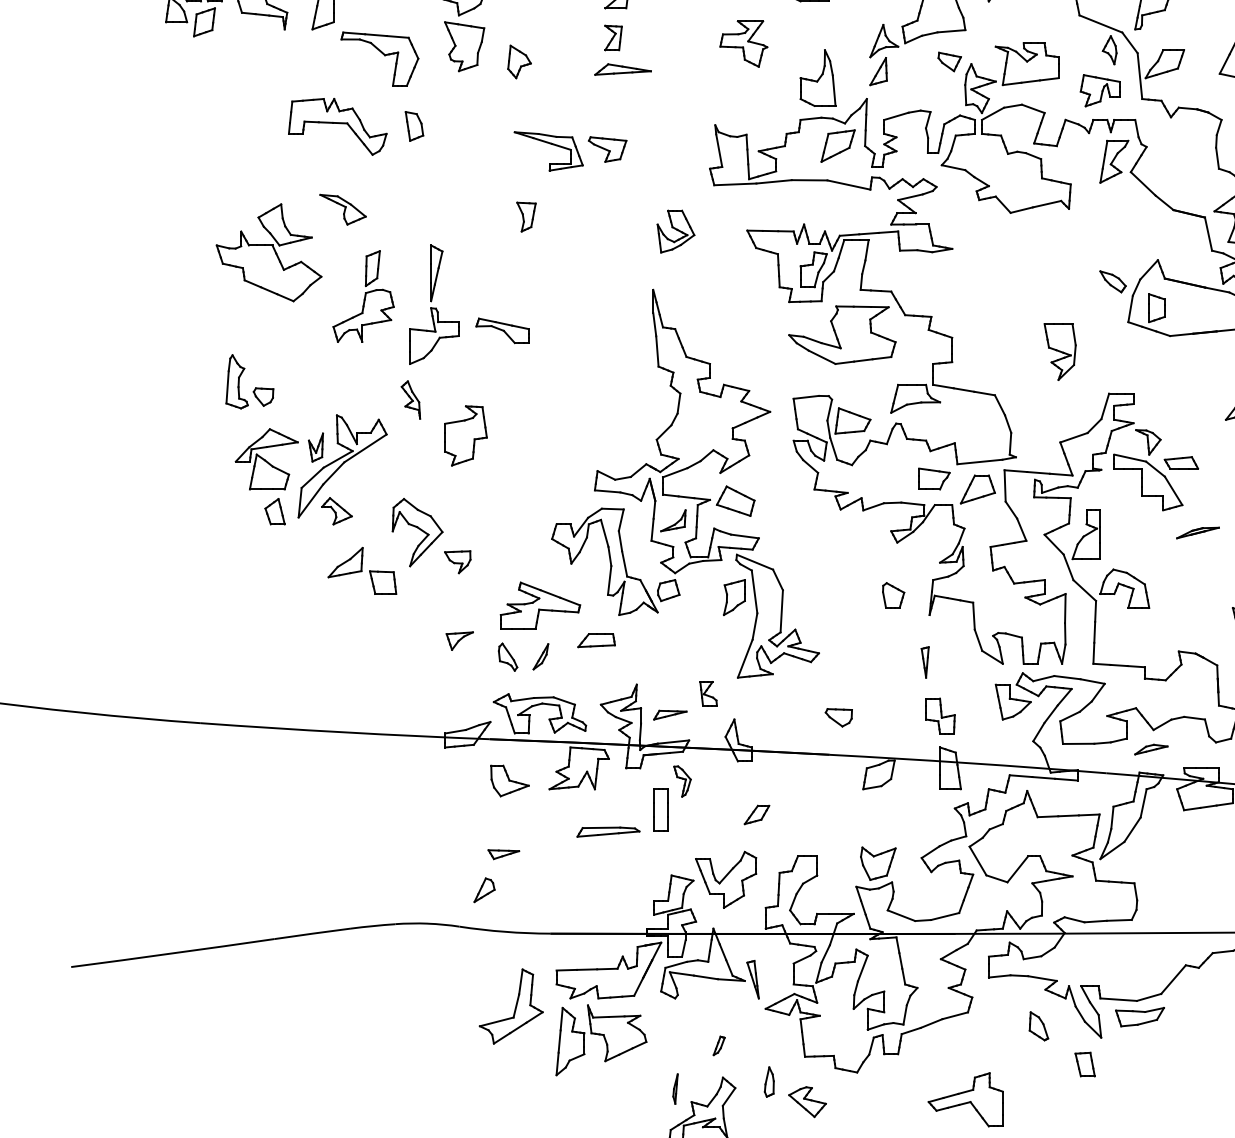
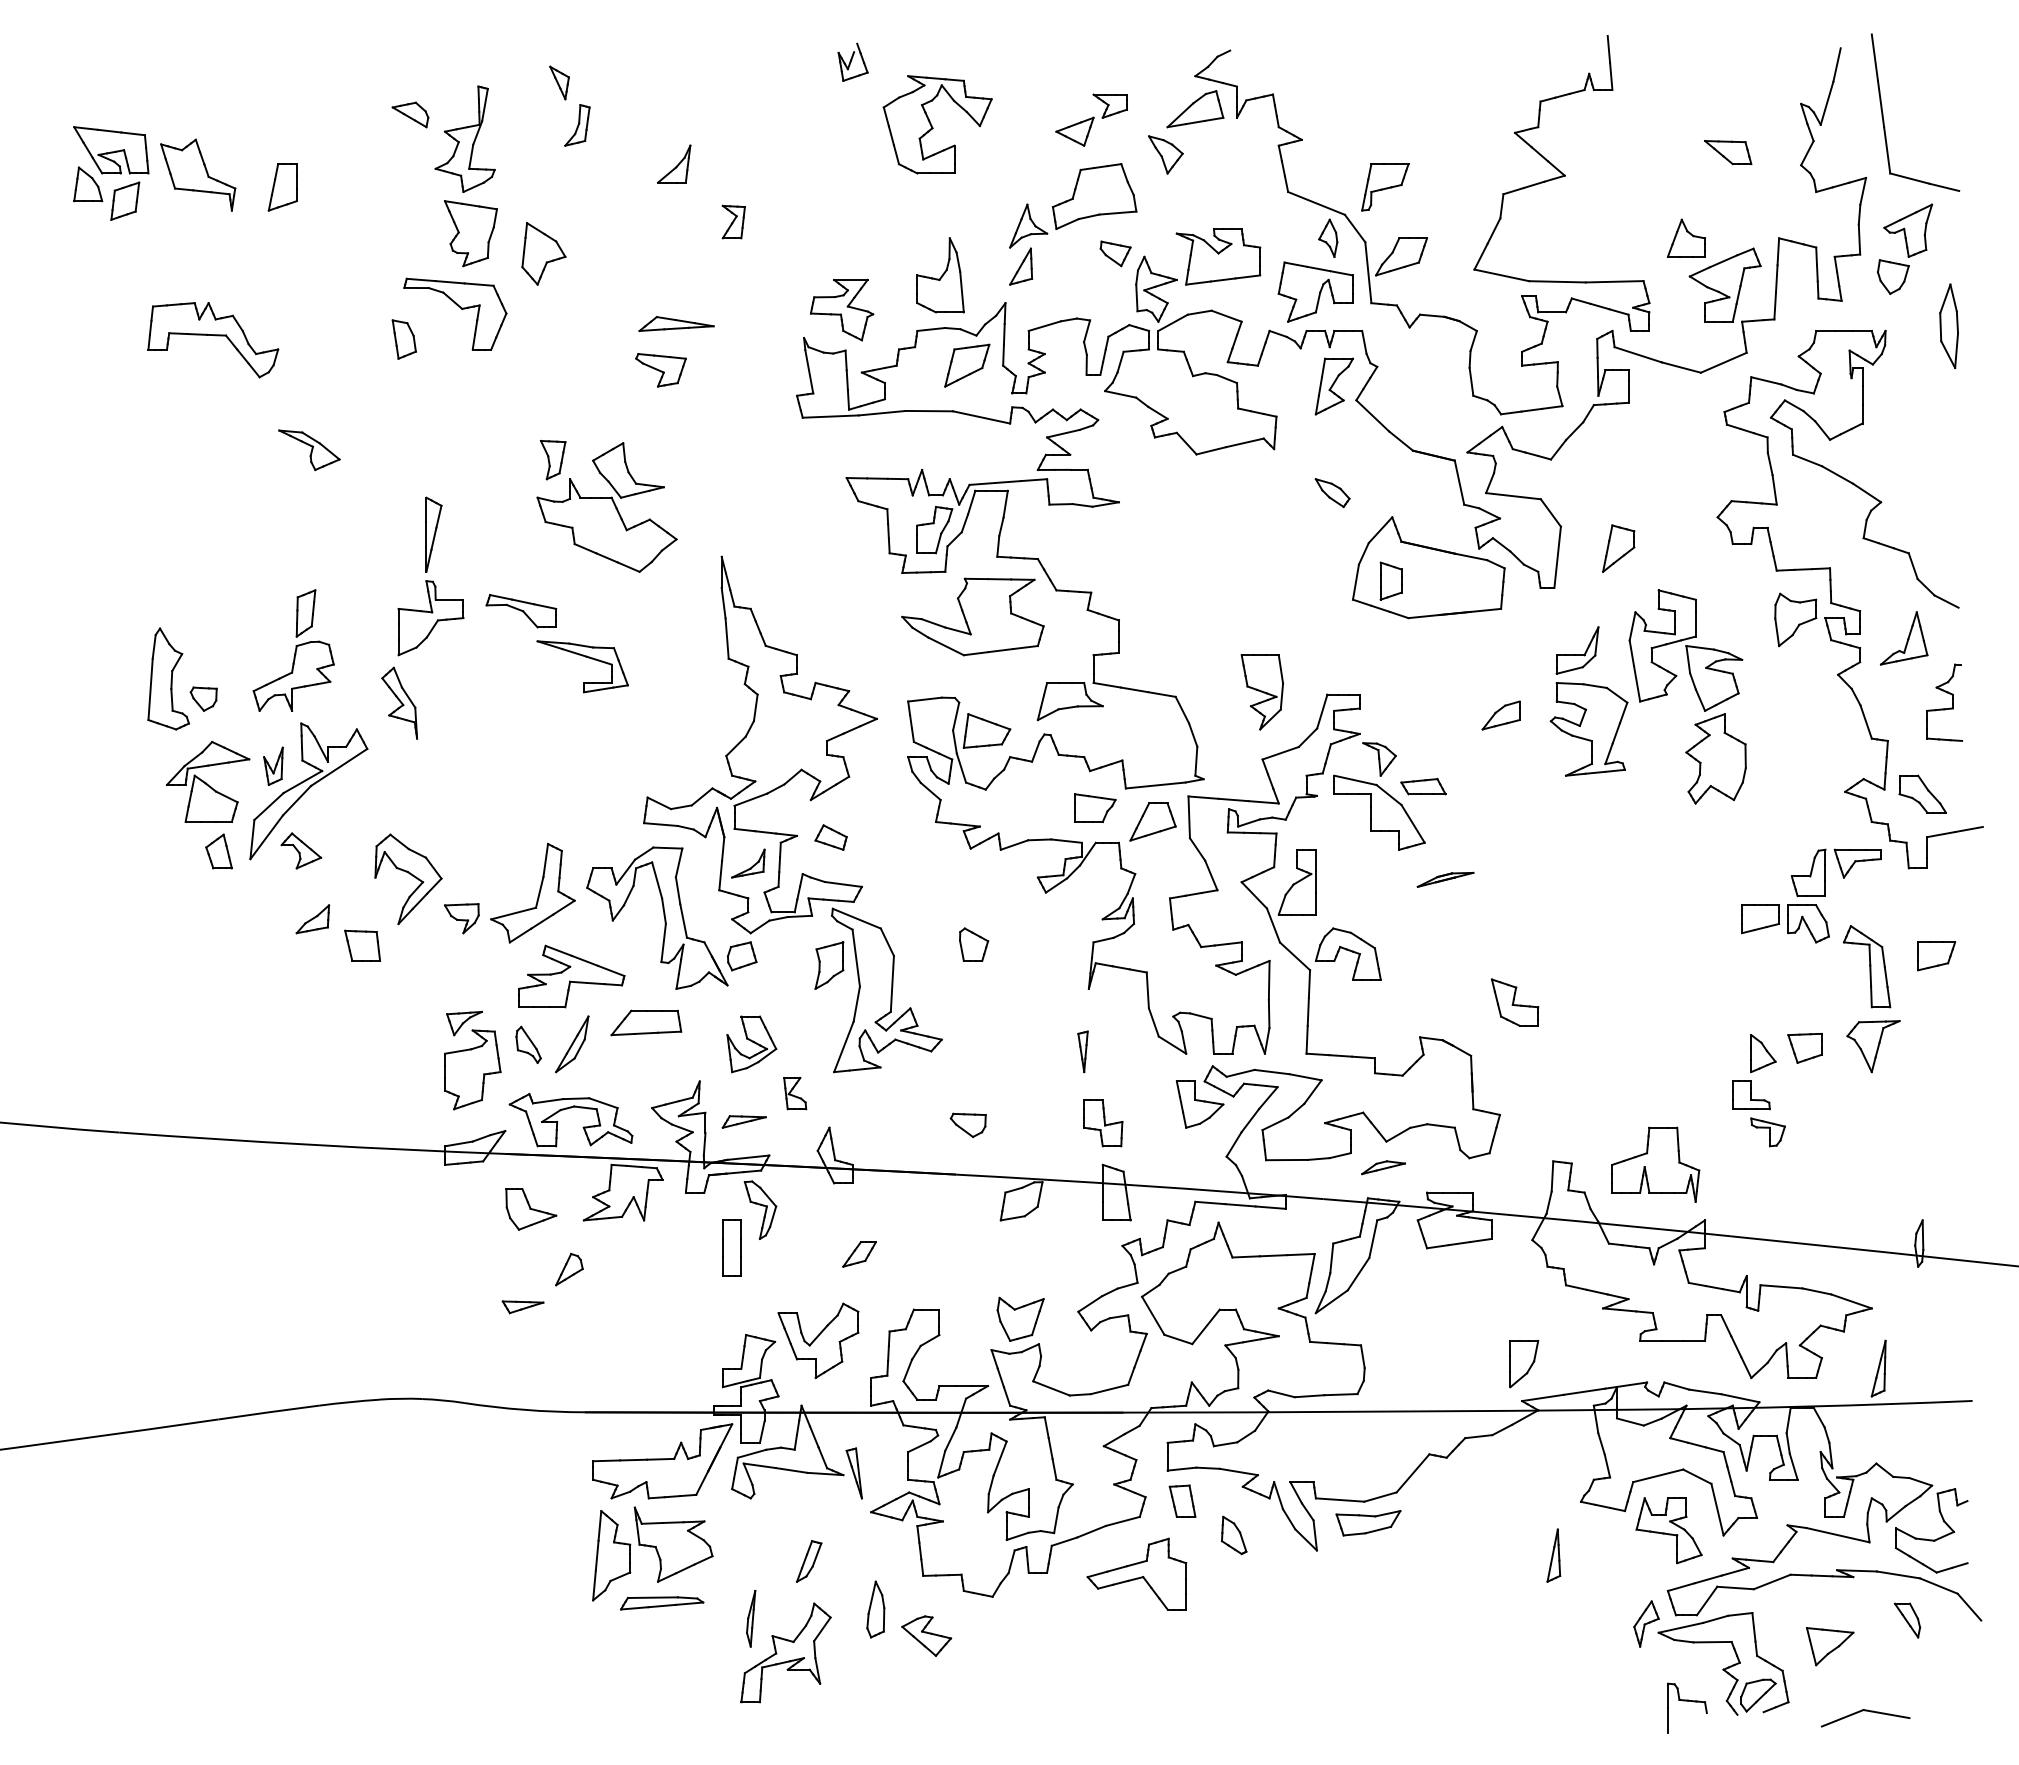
part: (613, 37) -> (733, 221), moved
part: (744, 43) -> (842, 309), moved
part: (383, 54) -> (460, 308), moved
part: (519, 61) -> (543, 253), size x1.43
part: (623, 69) -> (676, 323), moved
part: (1100, 90) -> (1315, 291), size x1.43
part: (337, 127) -> (213, 340), moved
part: (550, 144) -> (585, 657), moved
part: (675, 231) -> (751, 1044), moved
part: (268, 252) -> (606, 507), moved
part: (1112, 282) -> (1332, 493), moved
part: (363, 296) -> (293, 650), moved
part: (1059, 352) -> (1261, 692), moved
part: (237, 381) -> (168, 678), size x1.43
part: (410, 399) -> (399, 702), size x1.43
part: (465, 435) -> (472, 1069), moved
part: (735, 501) -> (830, 837), size x0.62
part: (345, 562) -> (312, 919), size x0.71
part: (893, 595) -> (974, 944), moved
part: (596, 640) -> (646, 1022), size x1.43
part: (541, 656) -> (572, 1044), size x1.67
part: (682, 781) -> (760, 1209), size x1.43
part: (608, 832) -> (662, 1603), moved
part: (484, 890) -> (569, 1269), moved
part: (510, 1006) -> (532, 892), moved
part: (719, 1045) -> (809, 1561), size x1.67
part: (1085, 1064) -> (1182, 1500), moved
part: (769, 1082) -> (875, 1609), size x1.43
part: (675, 1088) -> (751, 1618), size x1.43
part: (965, 1099) -> (1136, 1573), moved

